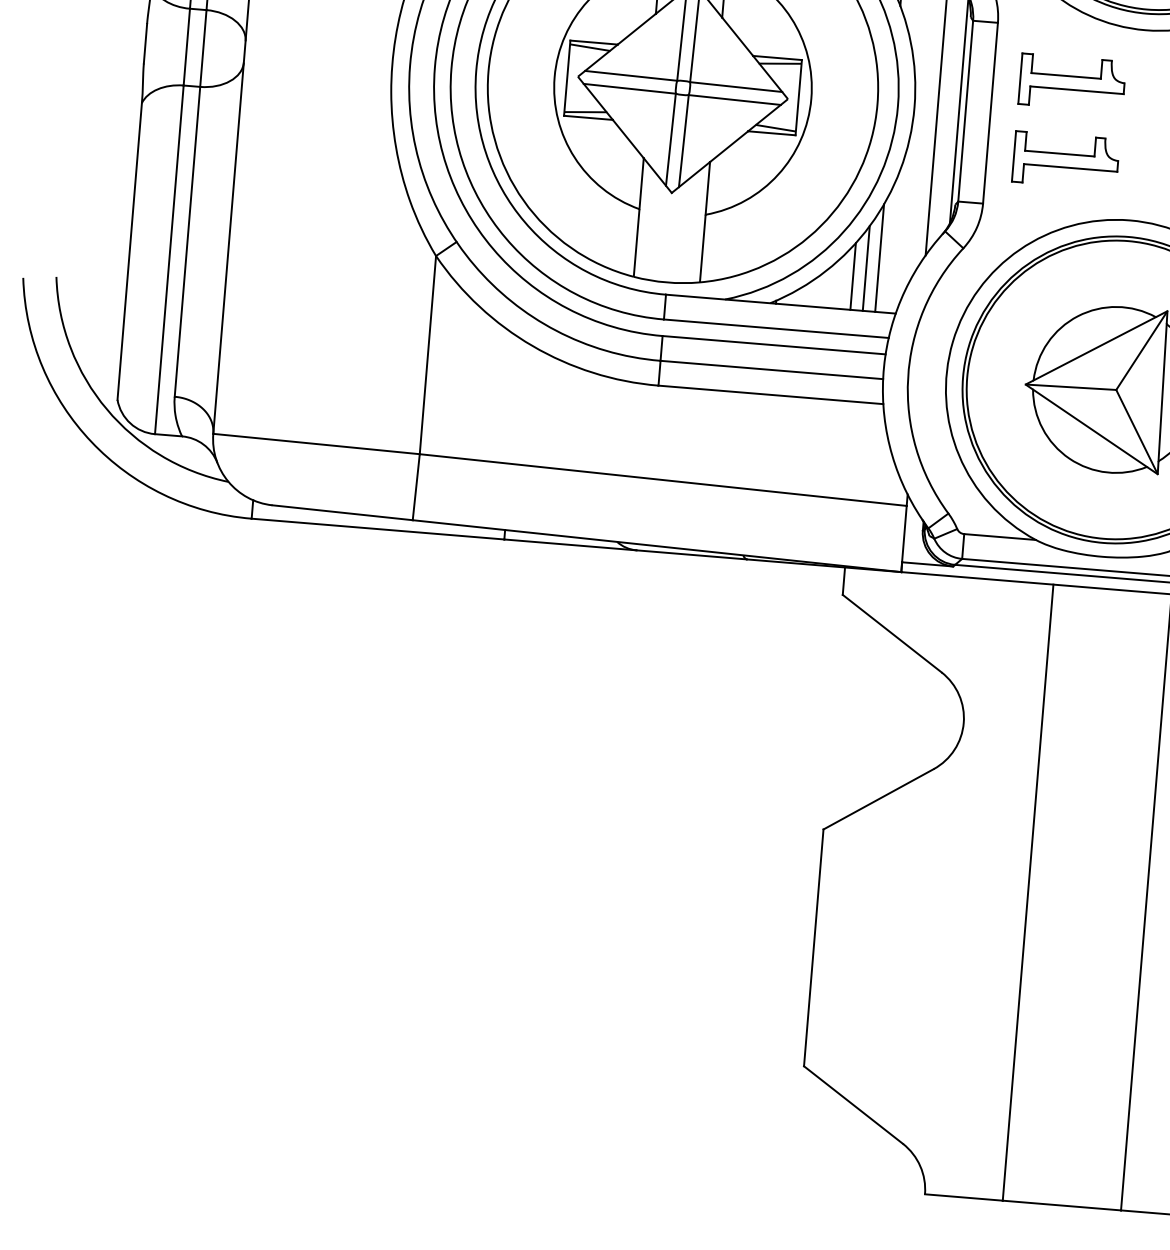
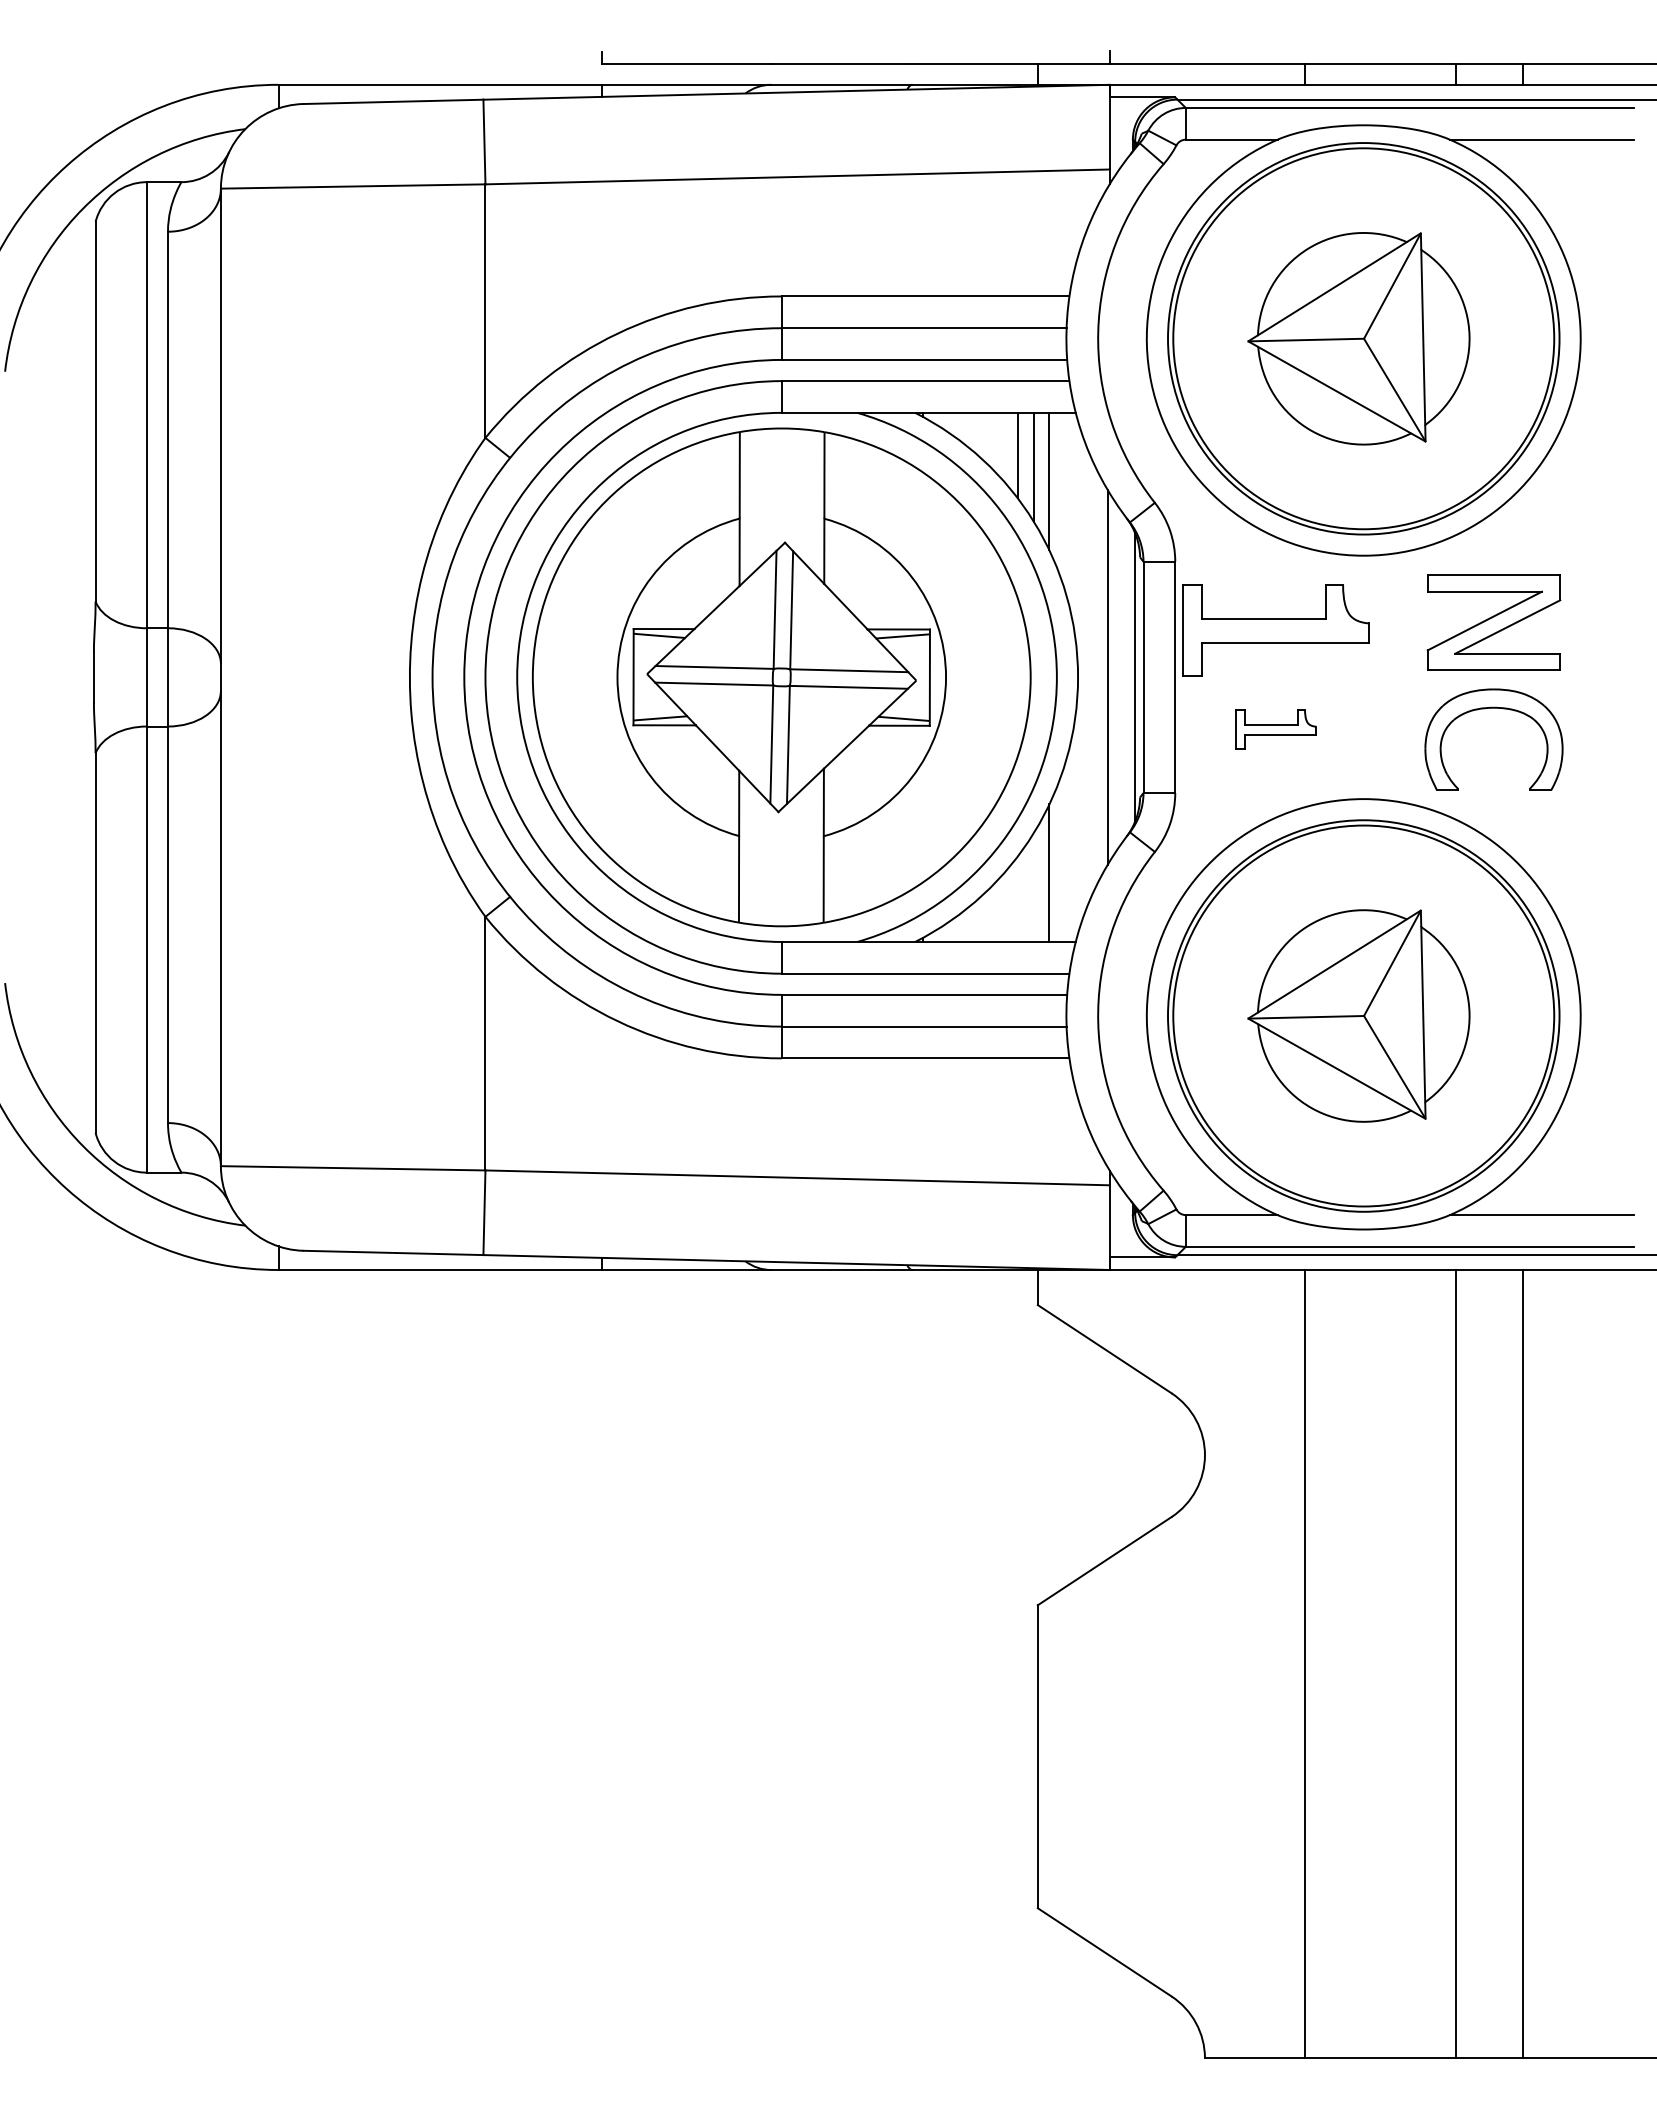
part: (1072, 83) -> (1276, 630), size x1.4
part: (1066, 160) -> (1276, 729), size x0.6
line: (866, 268) -> (1033, 887), removed
line: (853, 275) -> (1017, 898), removed

